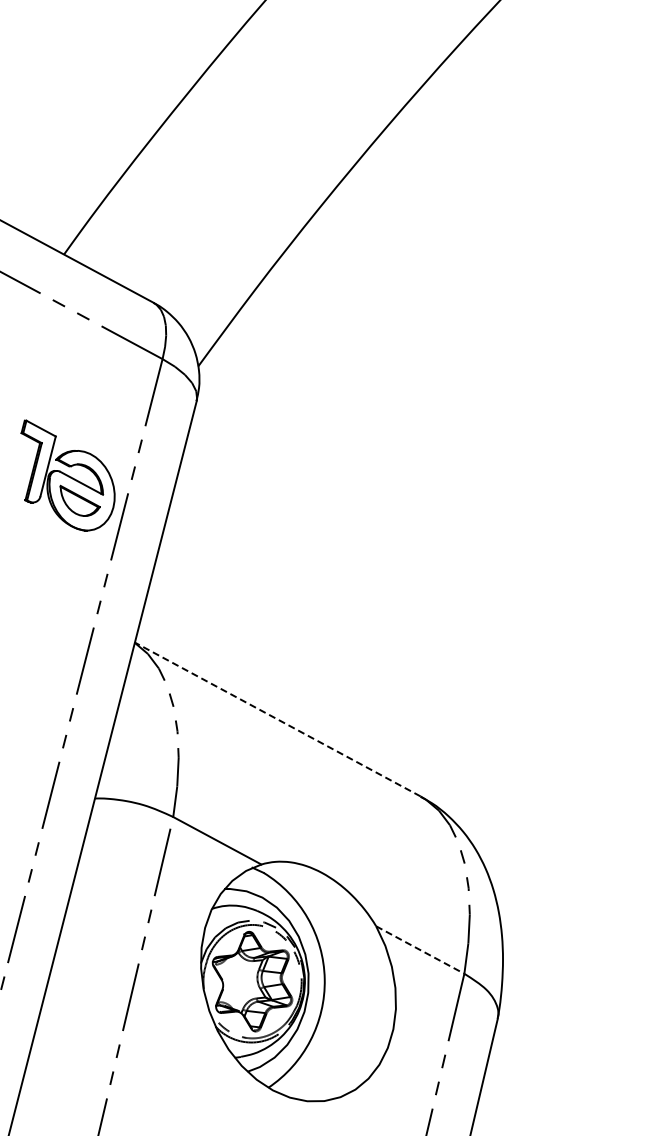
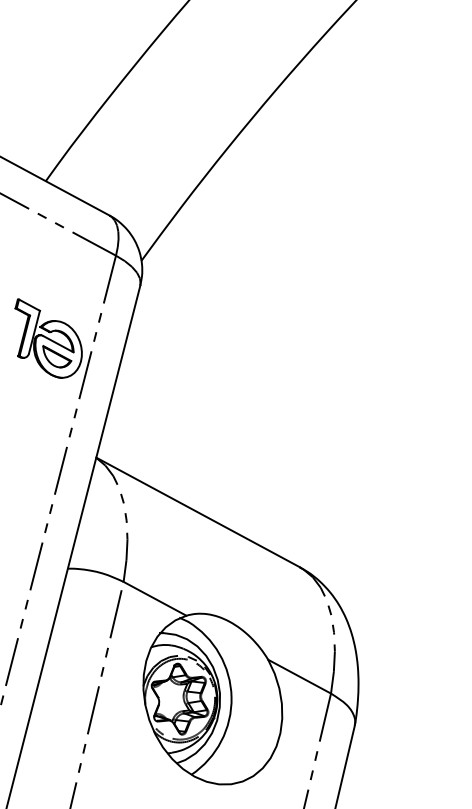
line: (277, 719) -> (197, 512), dashed -> solid
line: (420, 950) -> (299, 676), dashed -> solid

